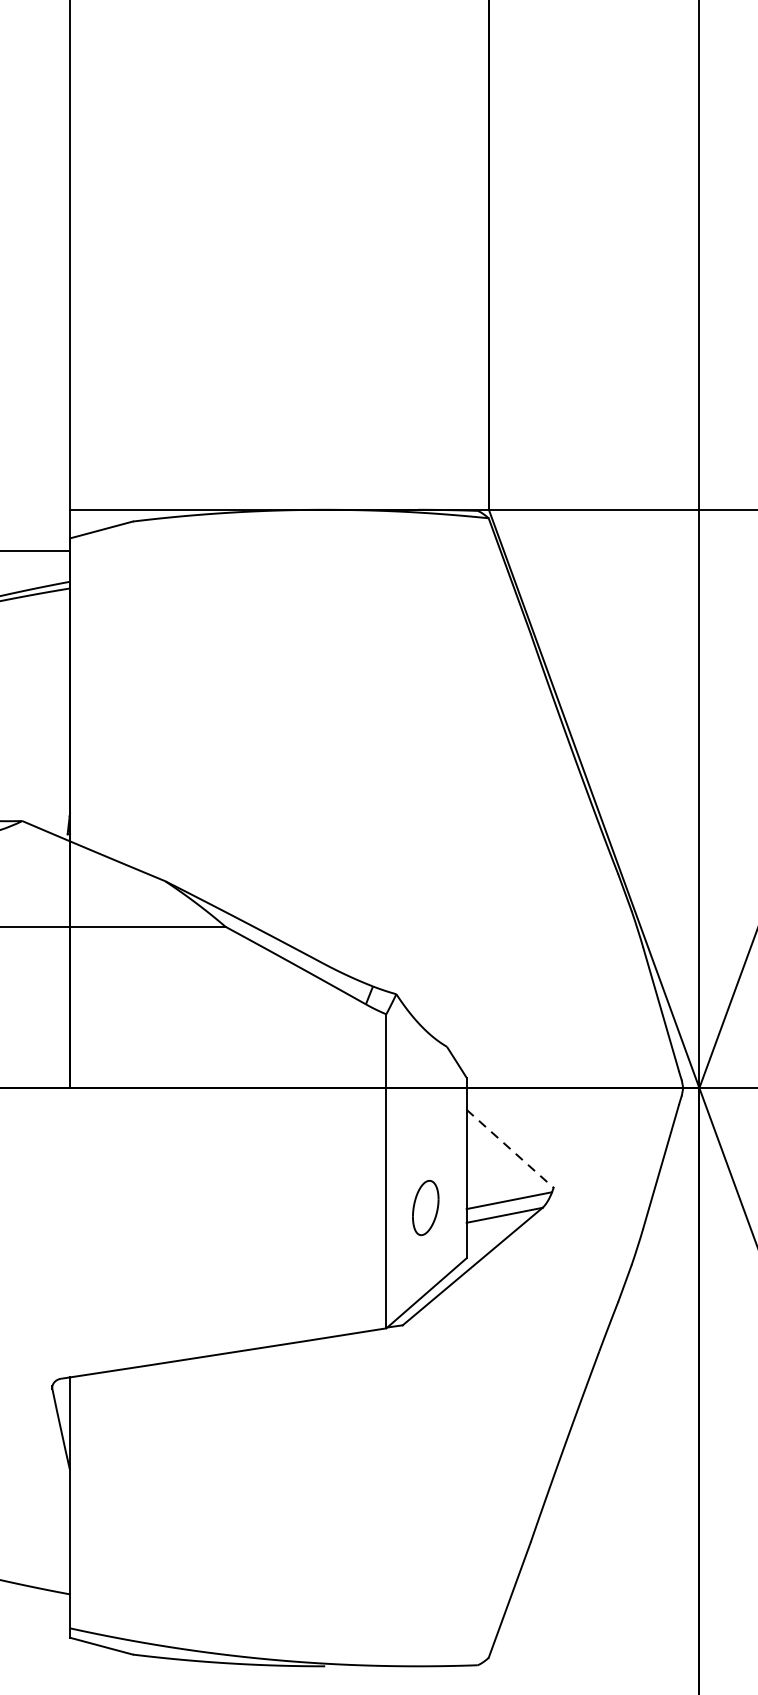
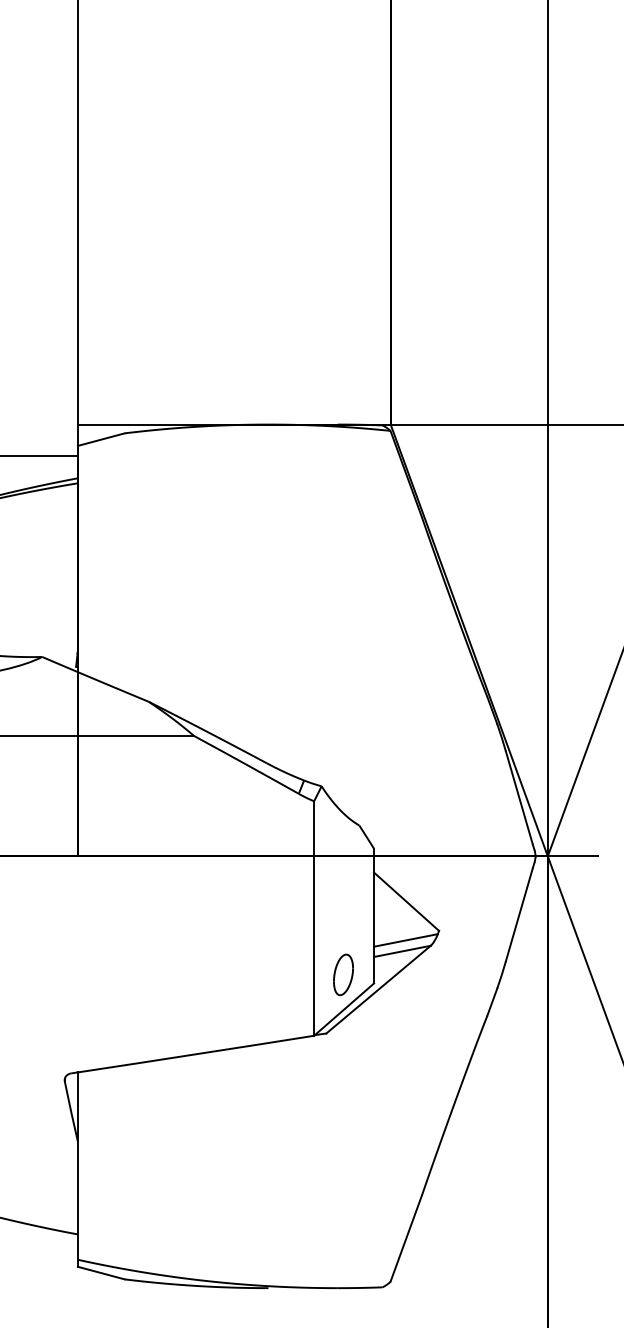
line: (510, 1148) -> (406, 901), dashed -> solid
part: (425, 1207) -> (343, 974), moved

